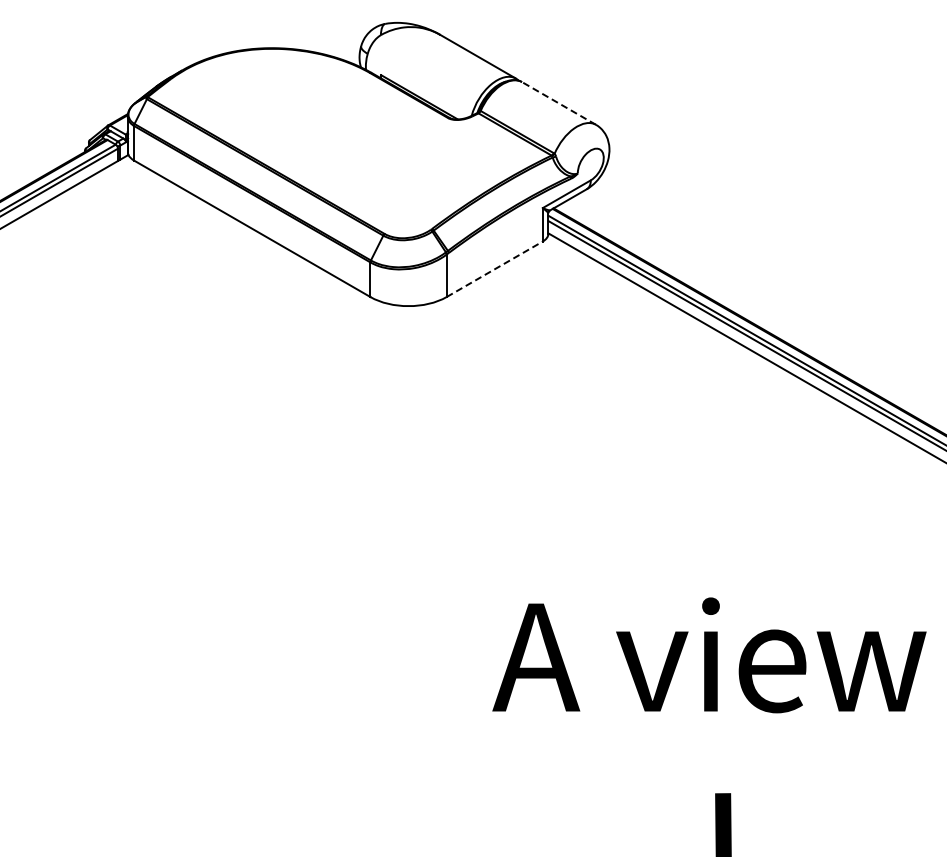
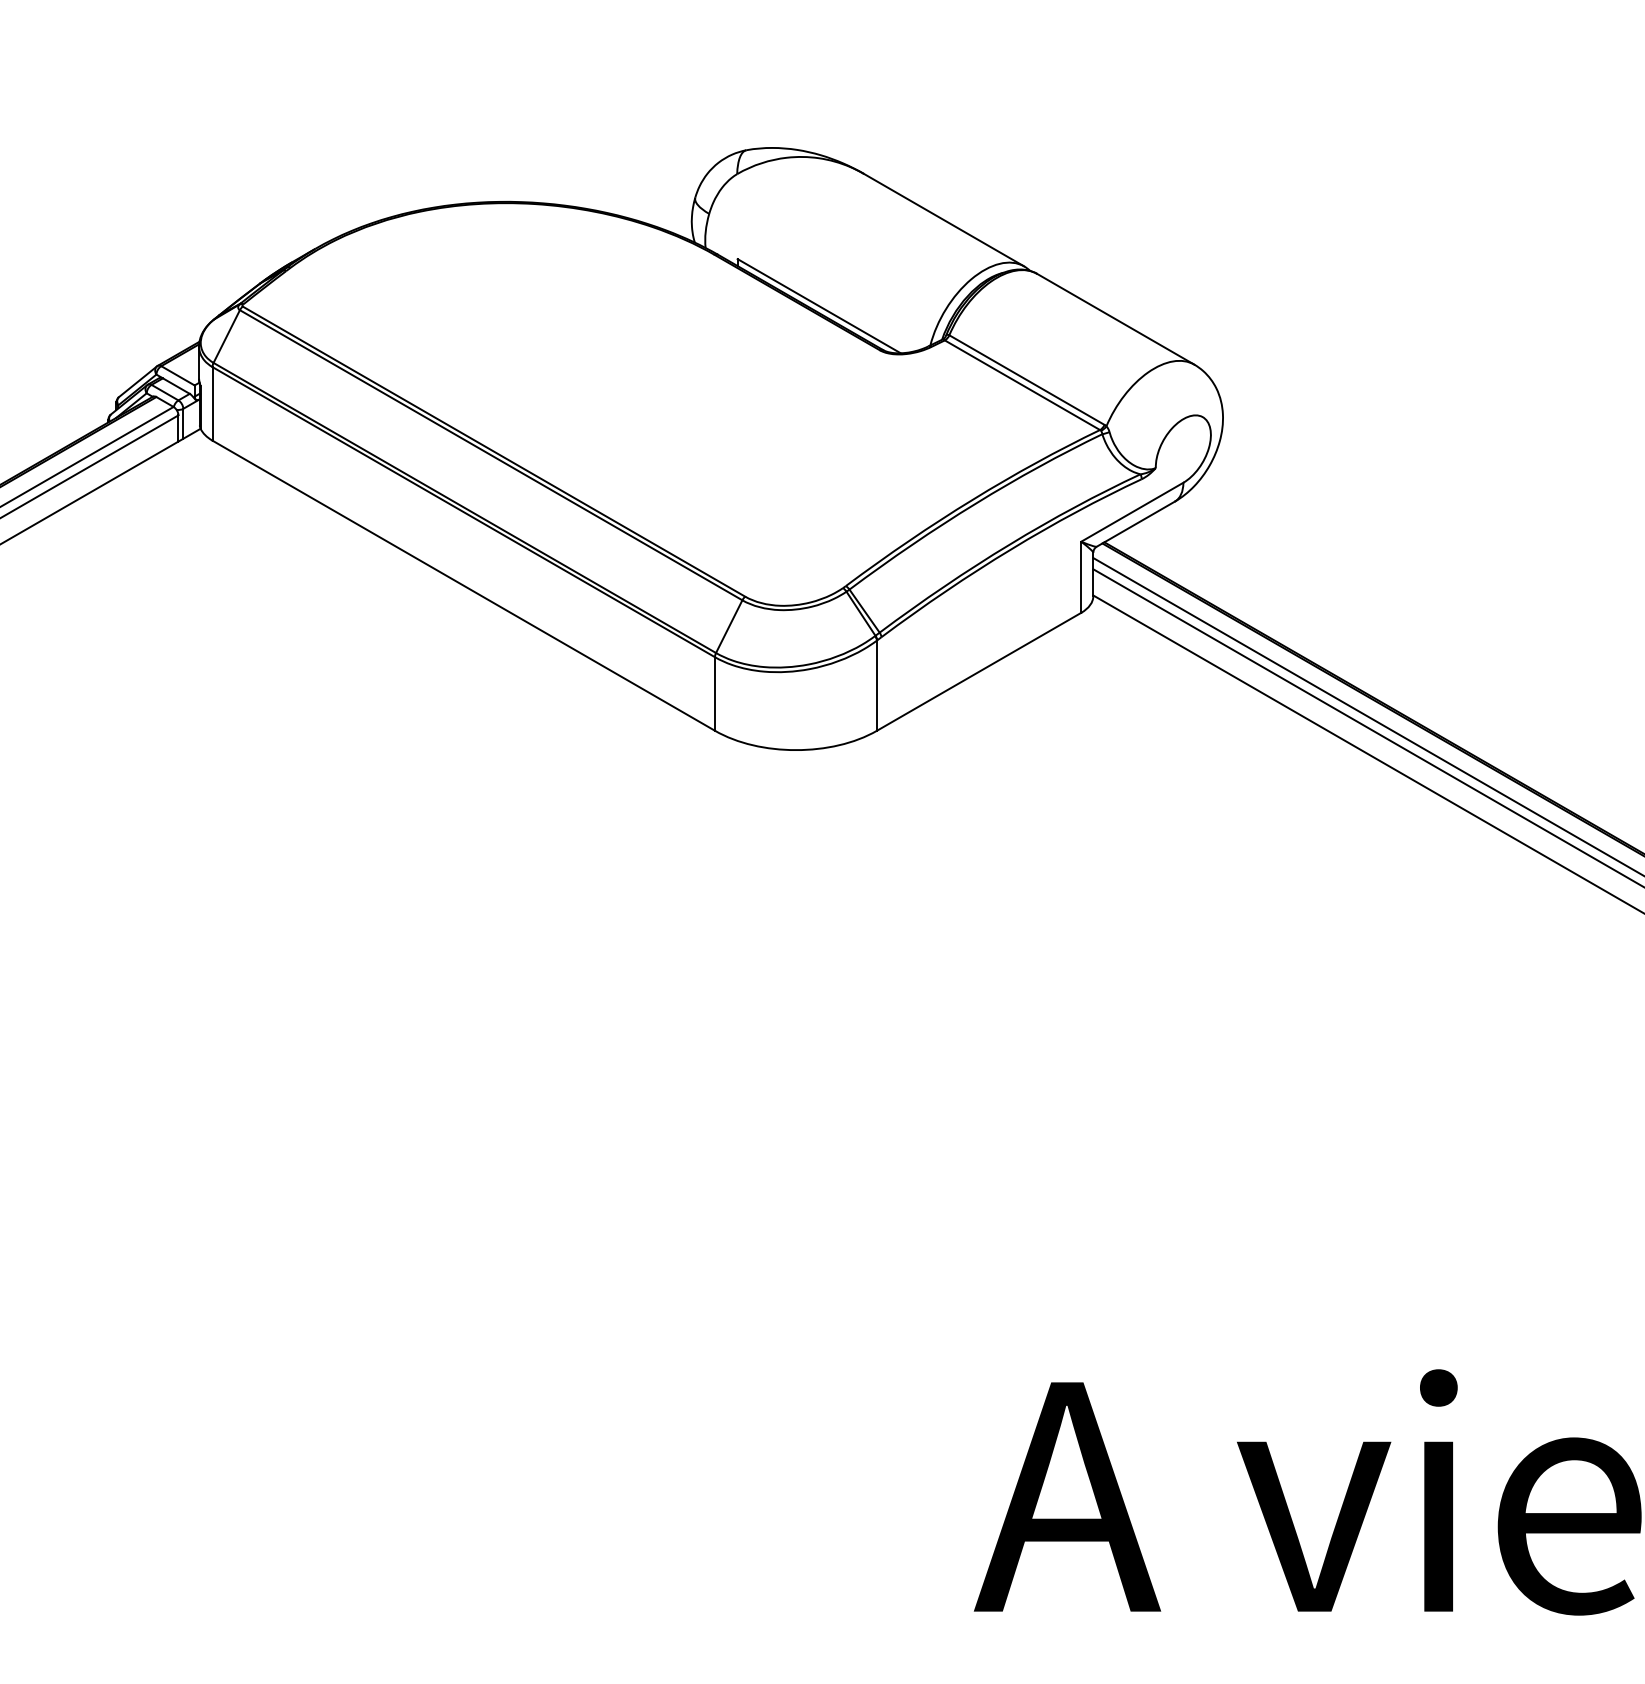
line: (558, 103) -> (1114, 319), dashed -> solid
line: (495, 269) -> (980, 672), dashed -> solid

